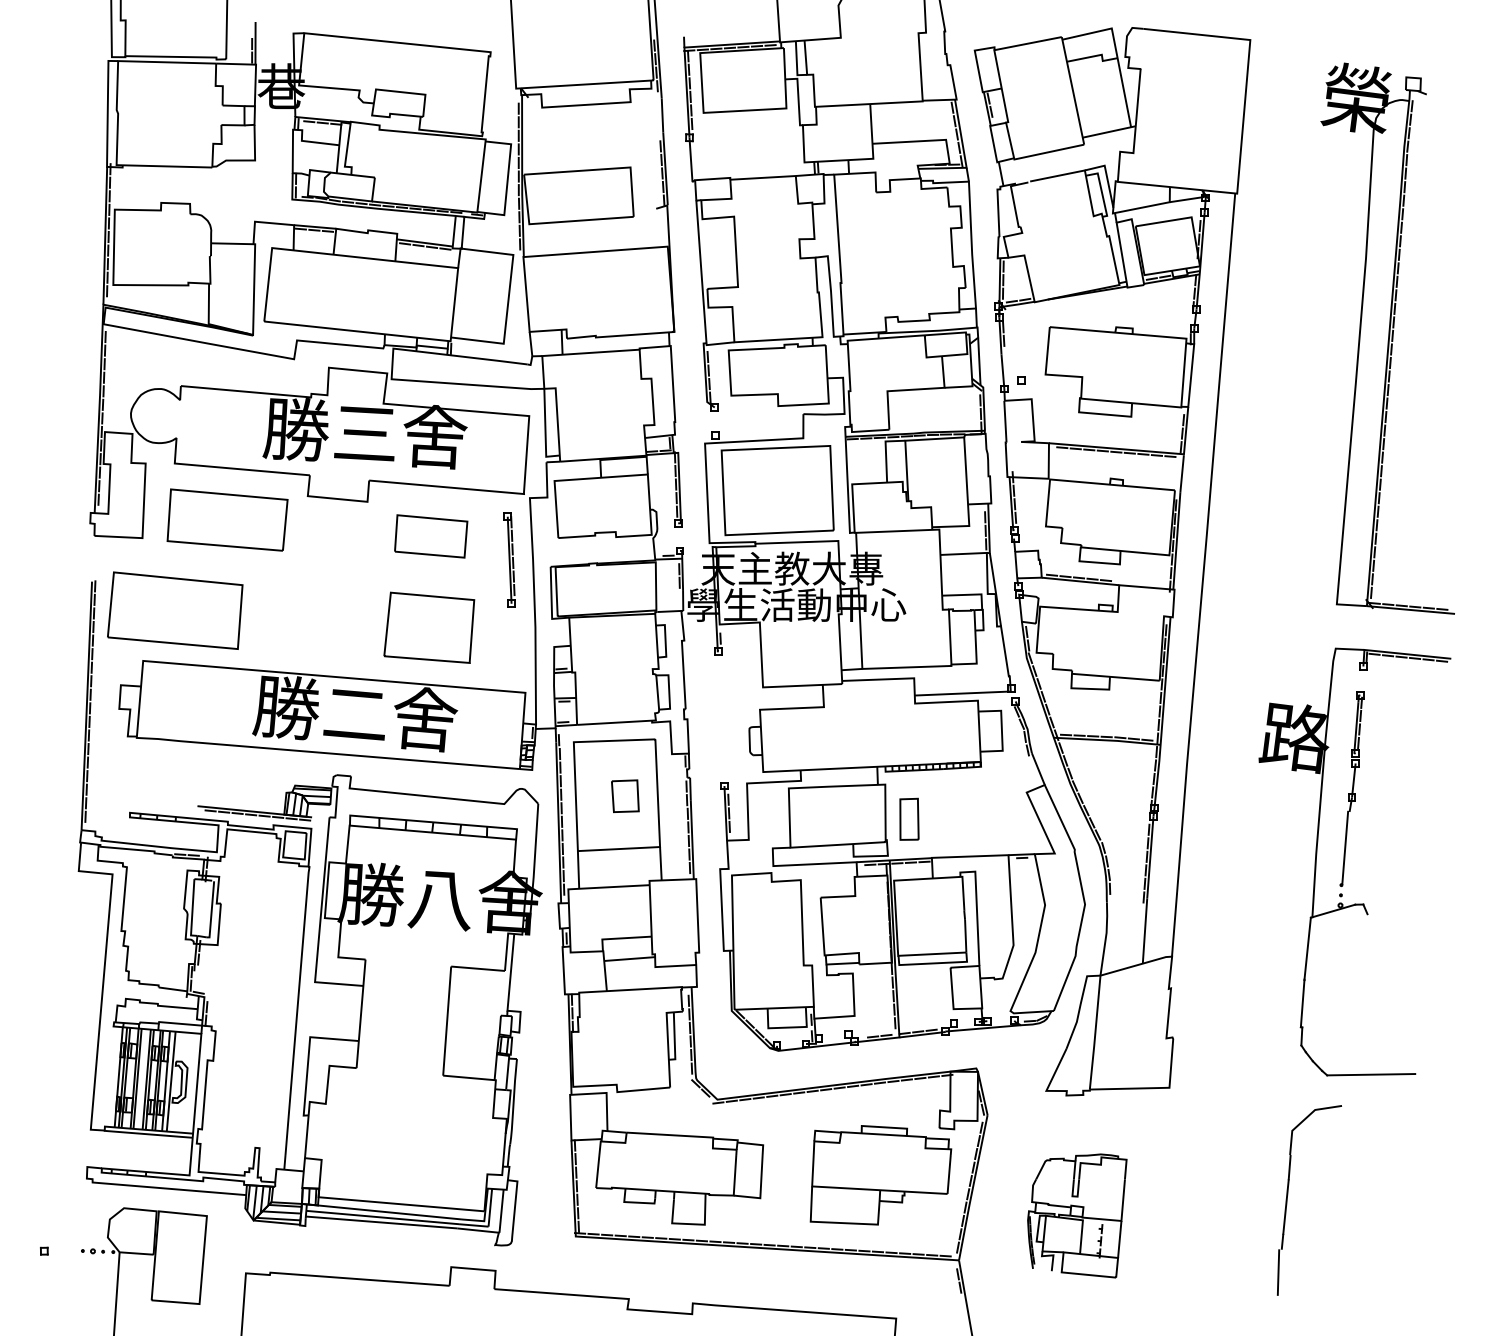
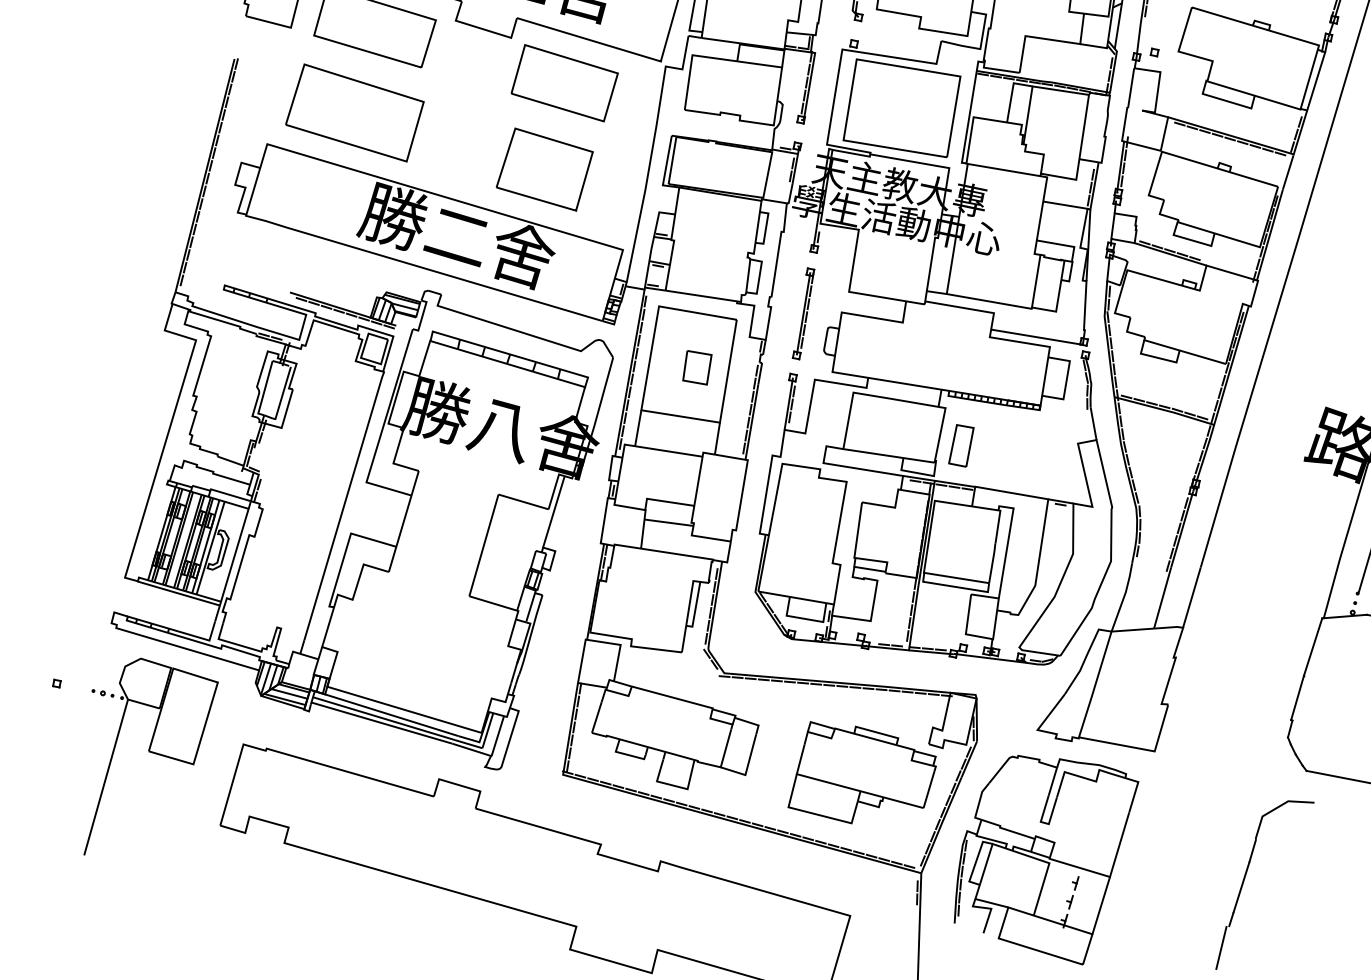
part: (430, 536) -> (564, 83), size x1.43
part: (509, 559) -> (803, 313), moved
part: (175, 610) -> (355, 112), moved
part: (1077, 1215) -> (1042, 854), size x1.67

